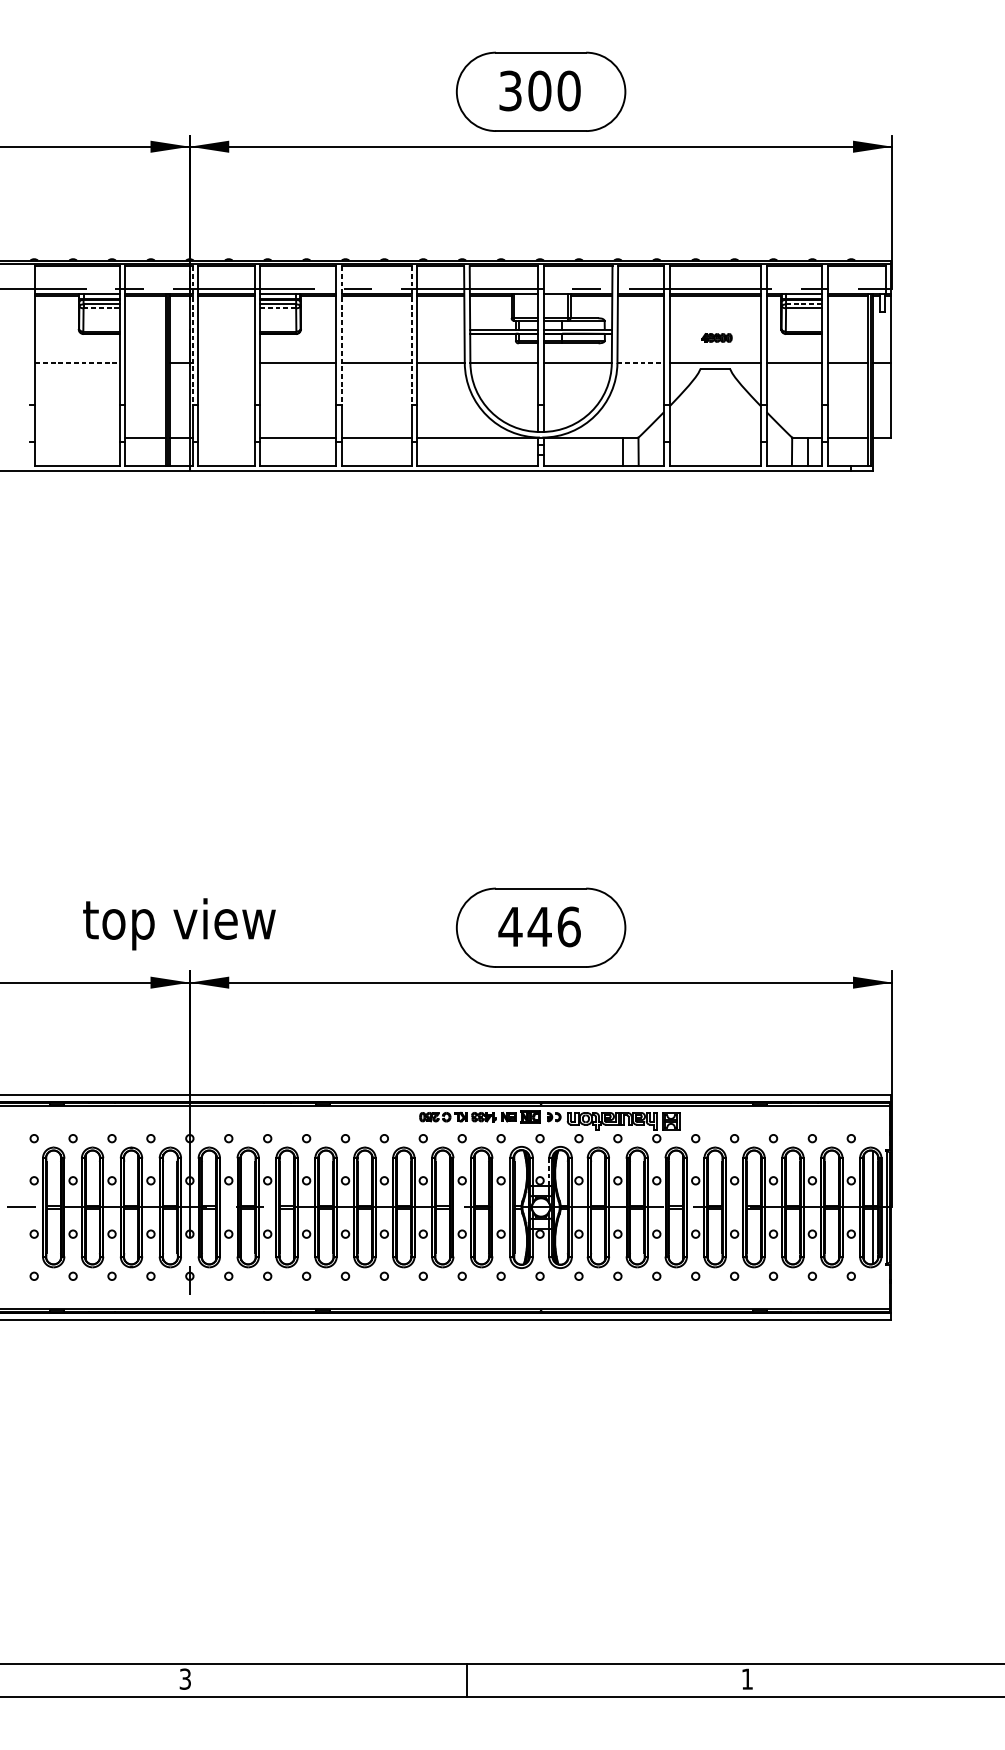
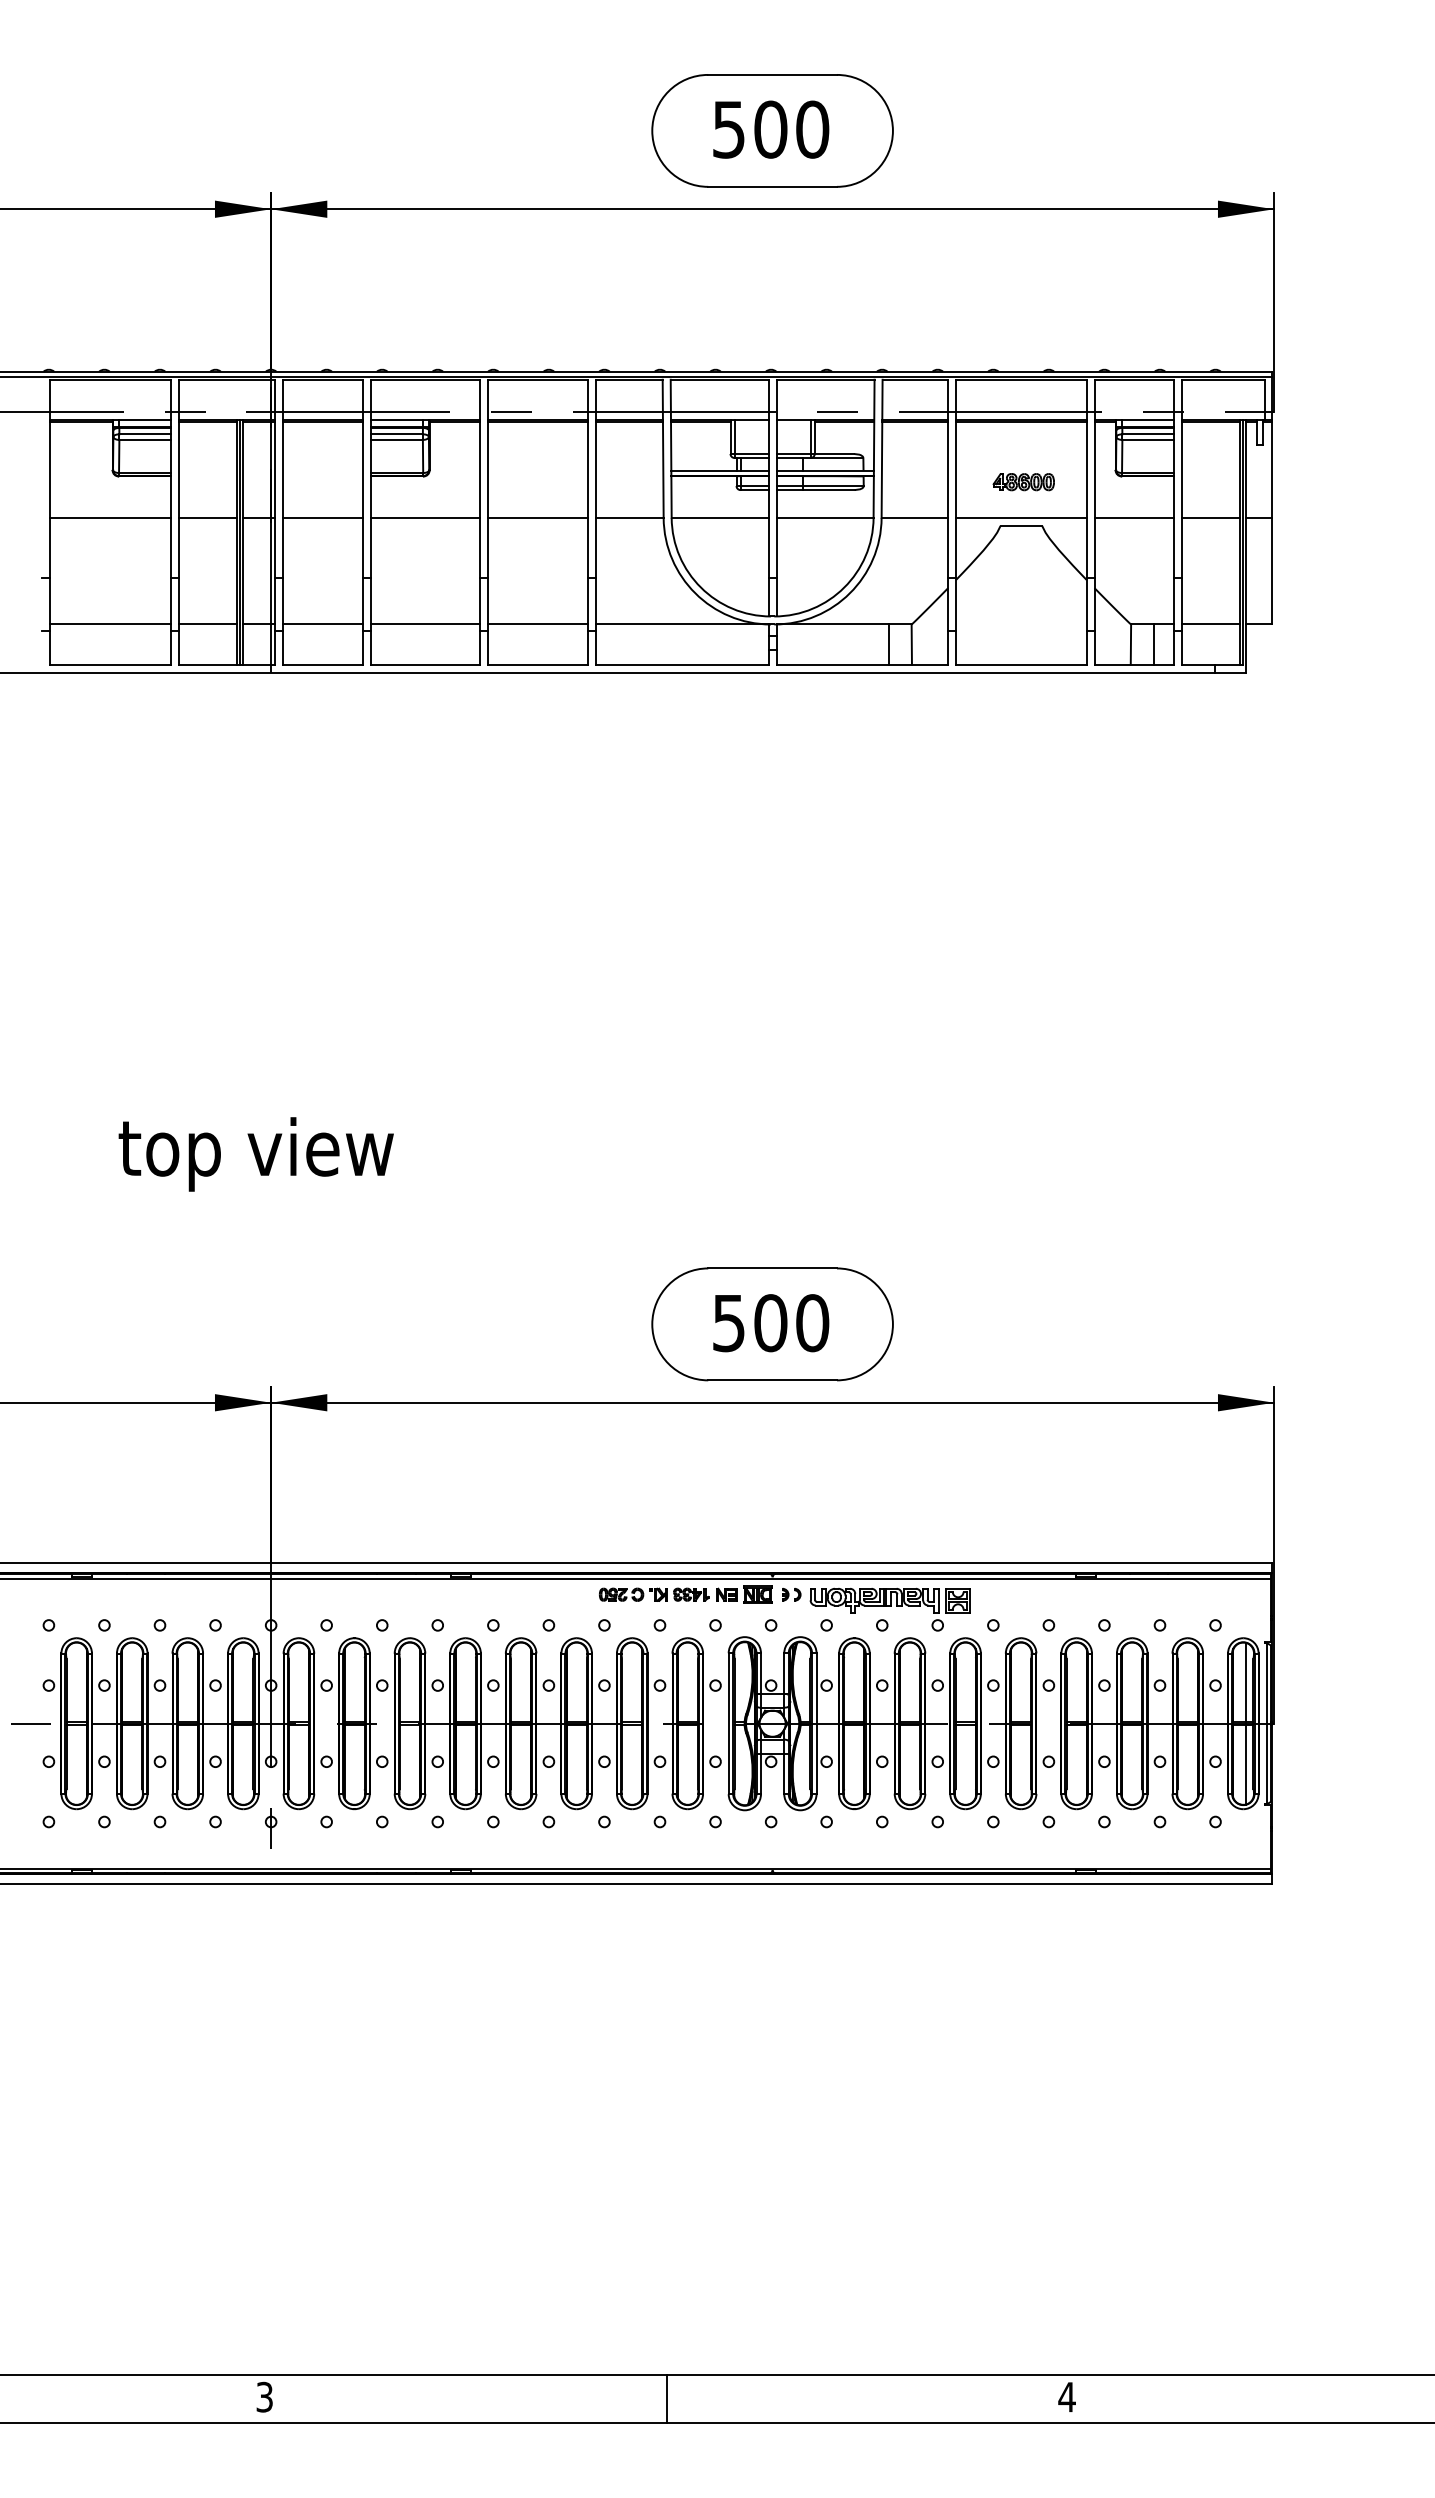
text: (510, 90) -> (728, 129), 300 -> 500
line: (804, 304) -> (1148, 434), dashed -> solid
line: (101, 308) -> (145, 439), dashed -> solid
line: (278, 308) -> (397, 439), dashed -> solid
line: (192, 336) -> (275, 479), dashed -> solid
line: (341, 336) -> (487, 479), dashed -> solid
line: (412, 336) -> (588, 479), dashed -> solid
part: (716, 338) -> (1023, 482), size x1.43
line: (78, 362) -> (111, 517), dashed -> solid
line: (145, 362) -> (207, 517), added
line: (226, 362) -> (323, 517), added
line: (641, 362) -> (915, 517), dashed -> solid
line: (77, 437) -> (110, 624), added
line: (226, 437) -> (323, 624), added
text: (178, 924) -> (255, 1154), moved
text: (539, 927) -> (770, 1323), 446 -> 500
line: (549, 1172) -> (784, 1673), dashed -> solid
text: (746, 1679) -> (1066, 2397), 1 -> 4

